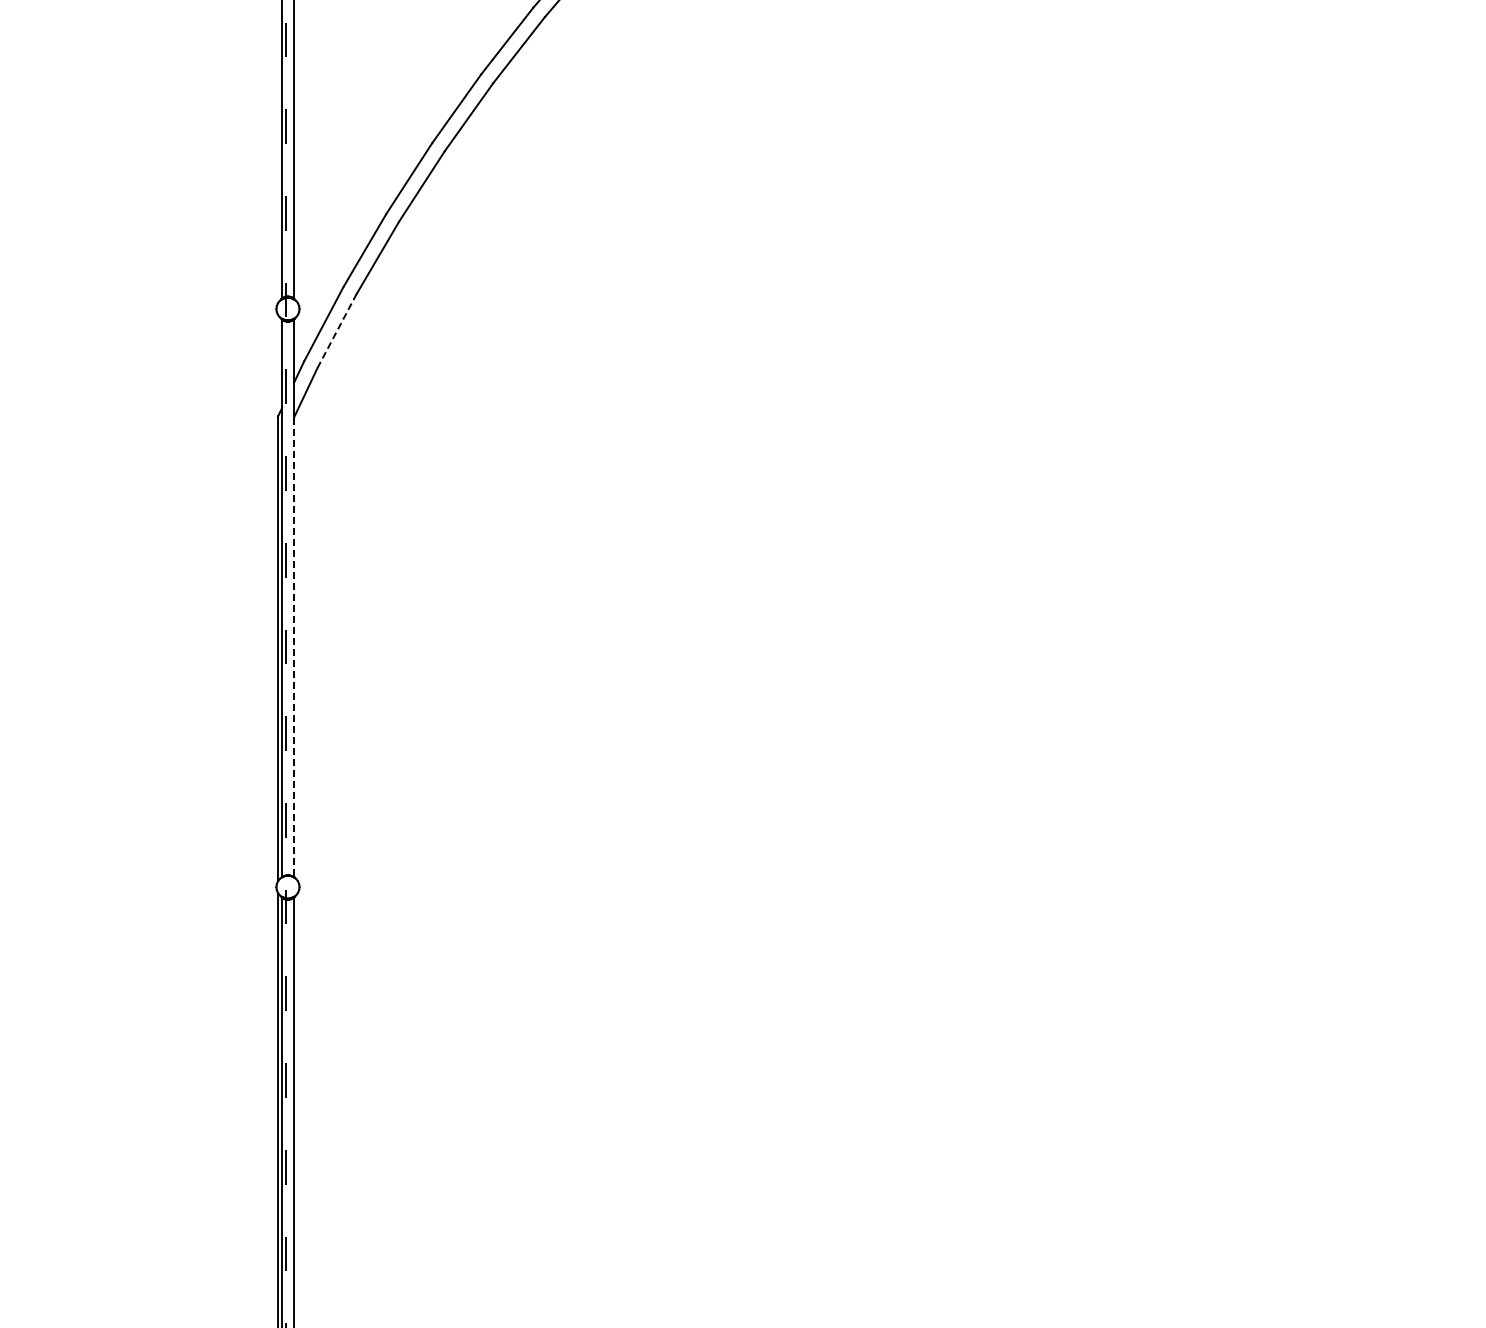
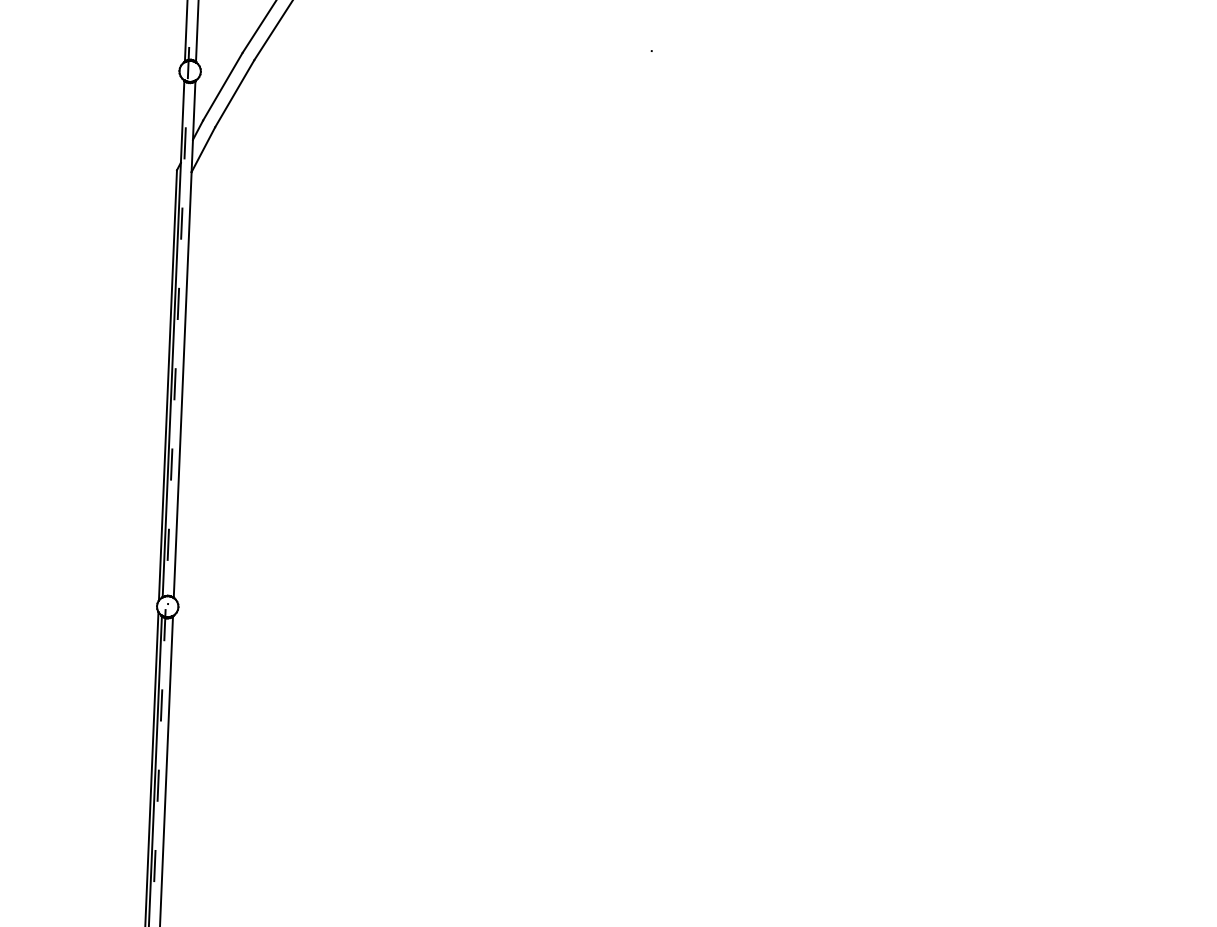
line: (337, 331) -> (235, 94), dashed -> solid
line: (294, 647) -> (183, 385), dashed -> solid

